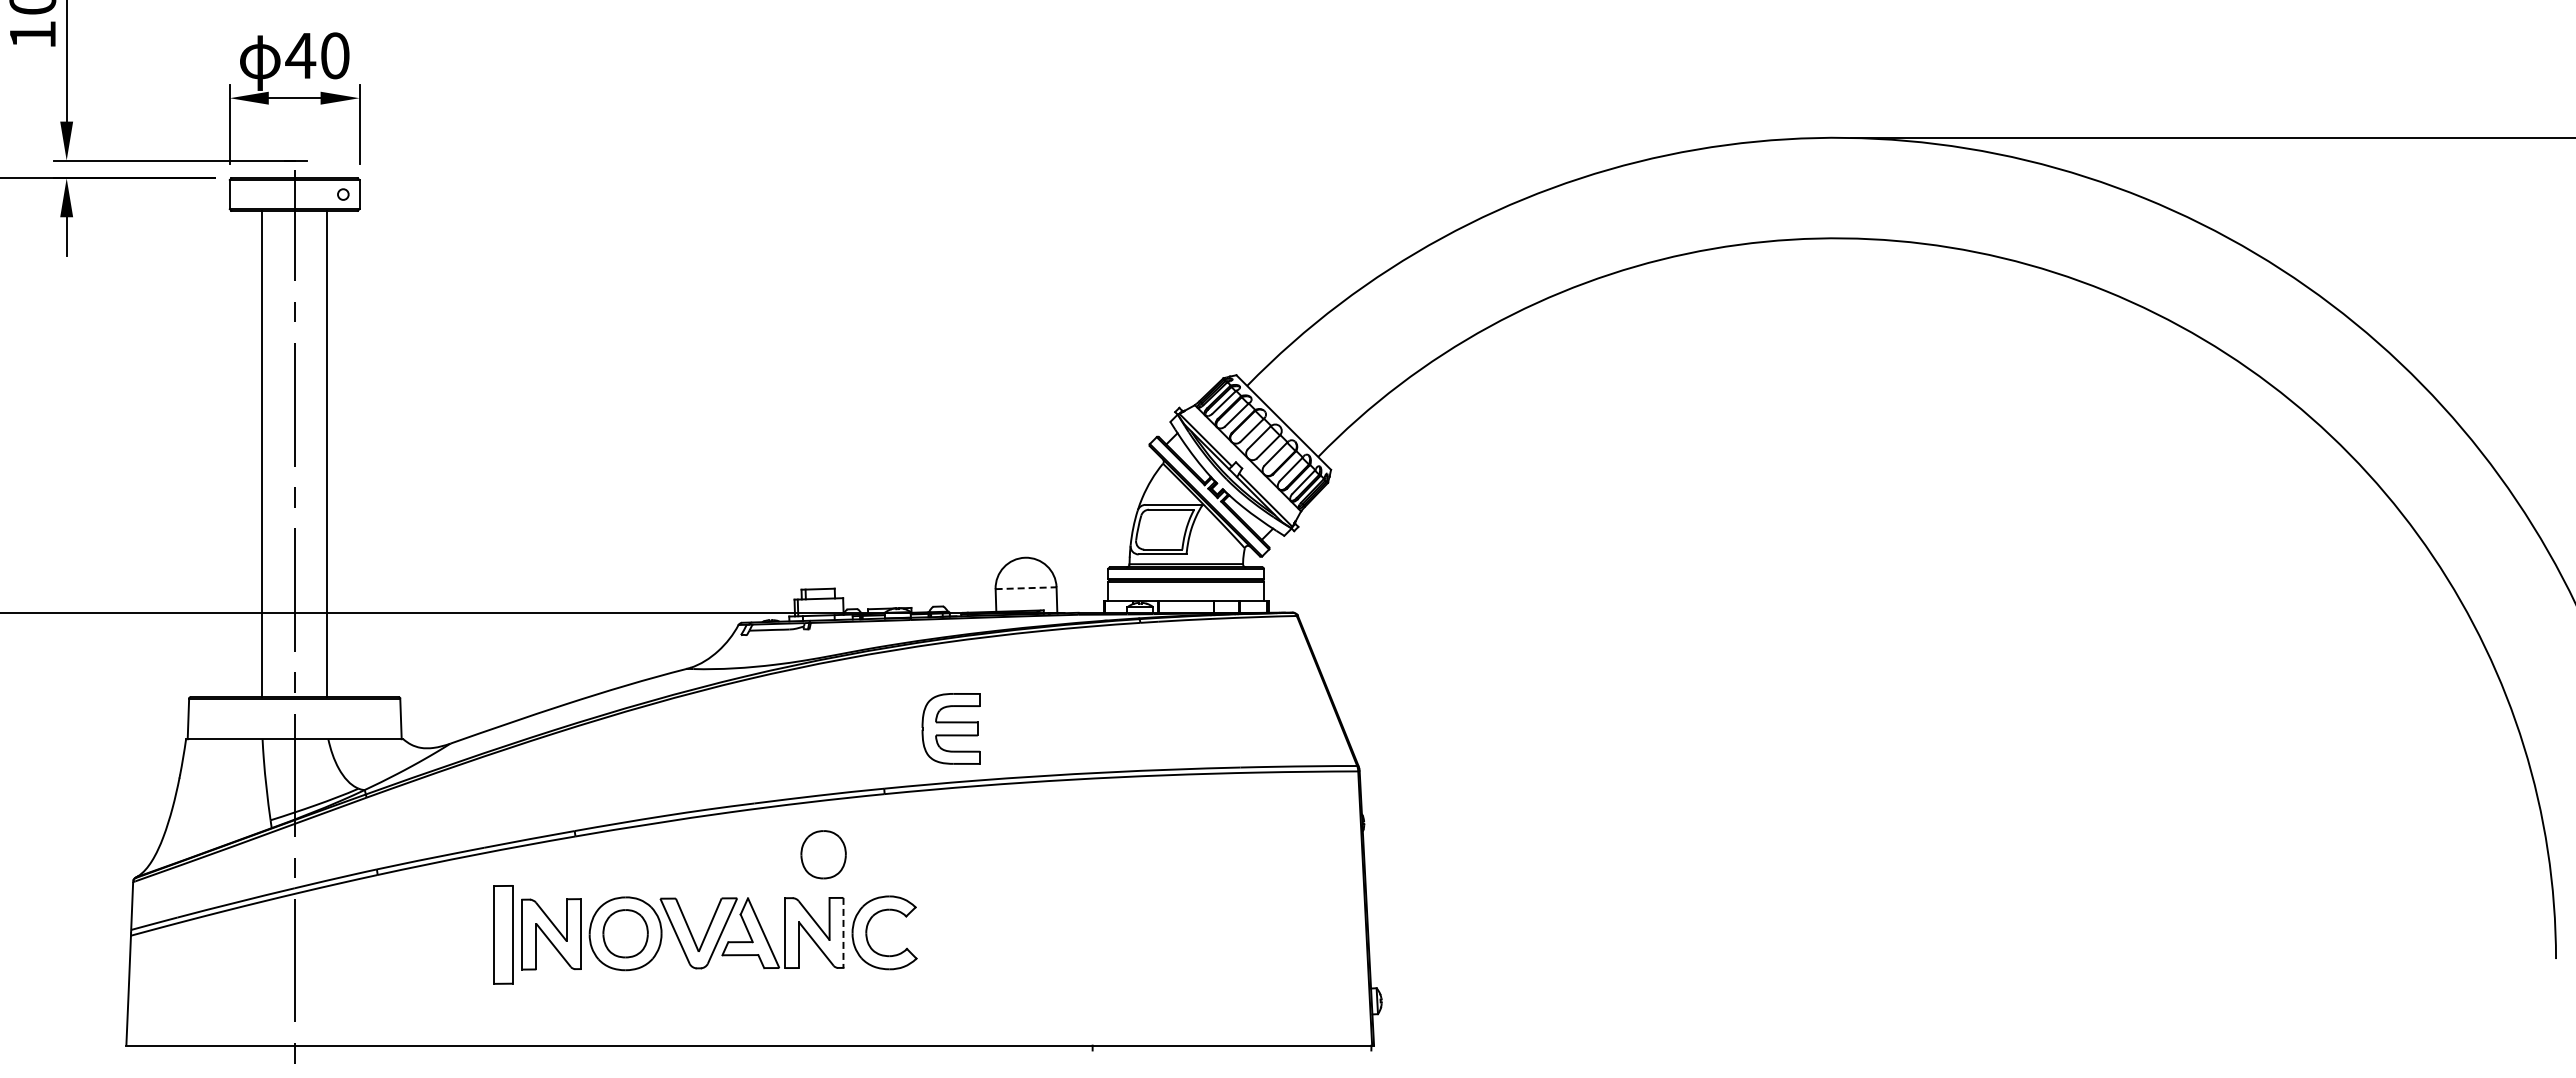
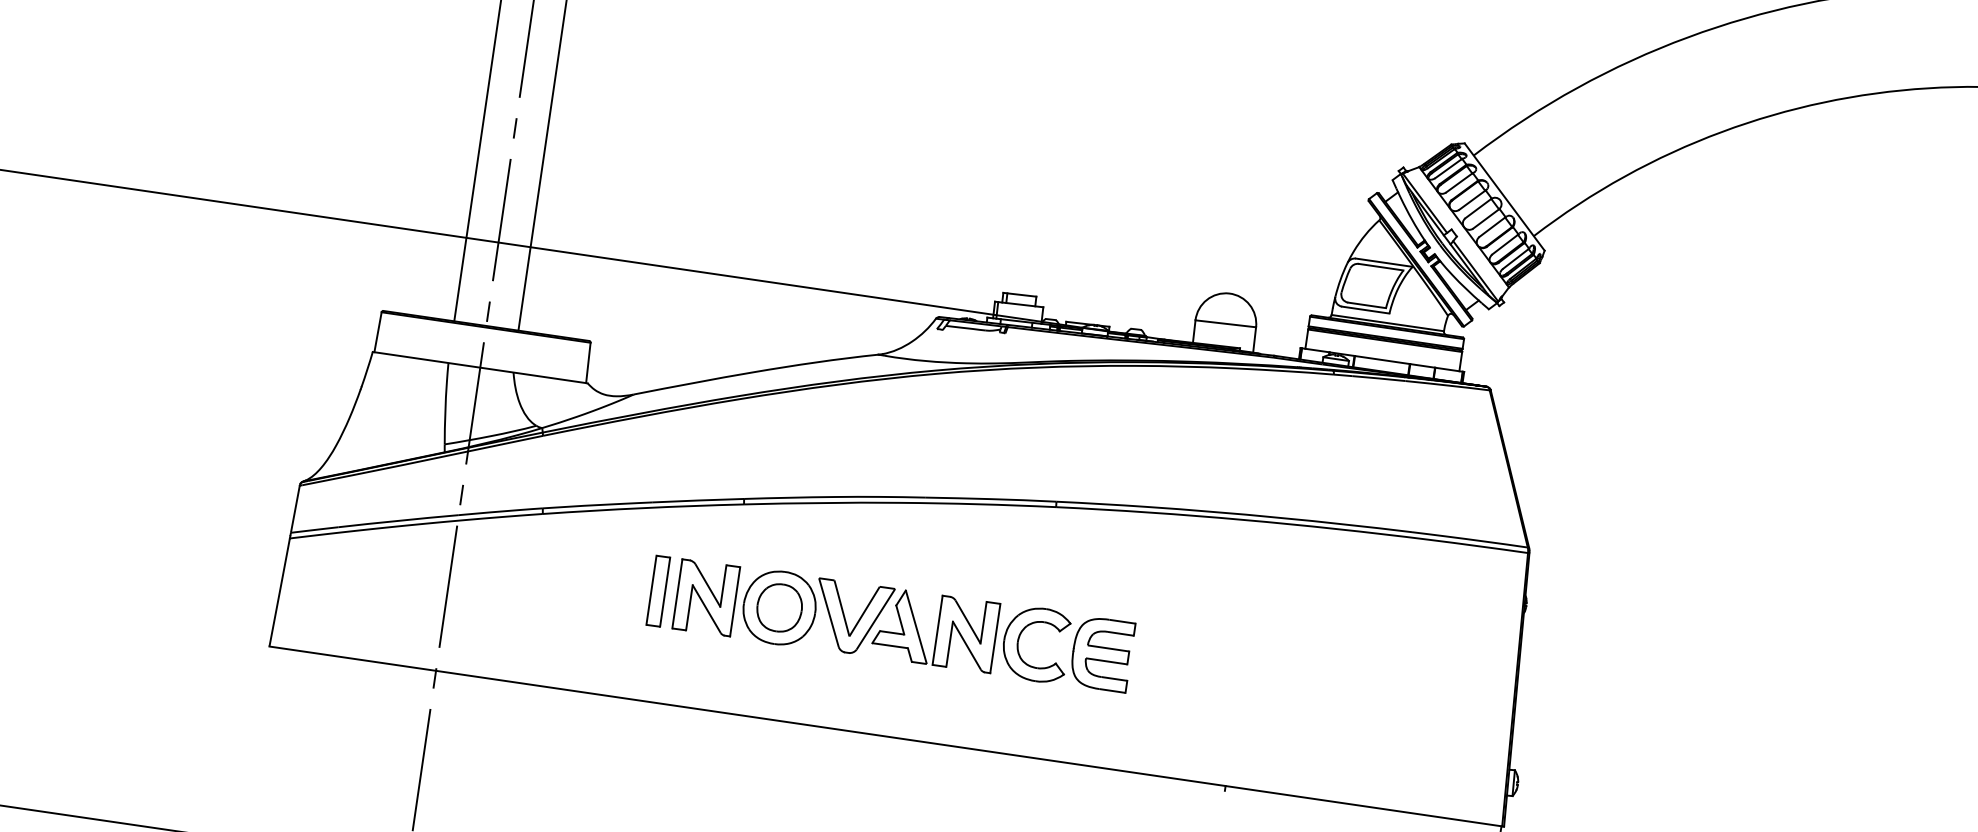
line: (1026, 588) -> (1226, 324), dashed -> solid
part: (950, 728) -> (1101, 653), moved
part: (823, 854) -> (986, 558), removed
line: (843, 933) -> (995, 639), dashed -> solid
part: (502, 934) -> (657, 590), size x0.71

